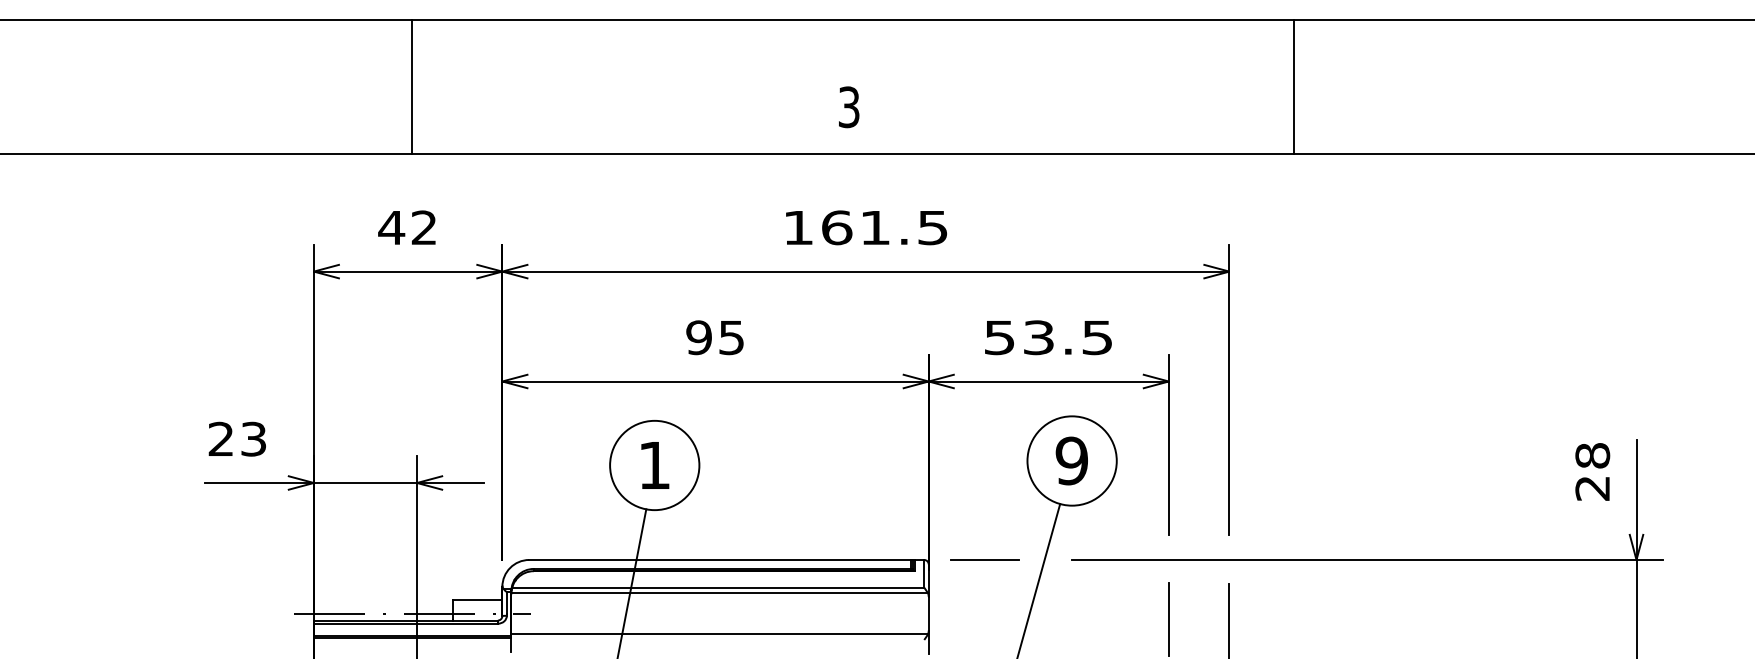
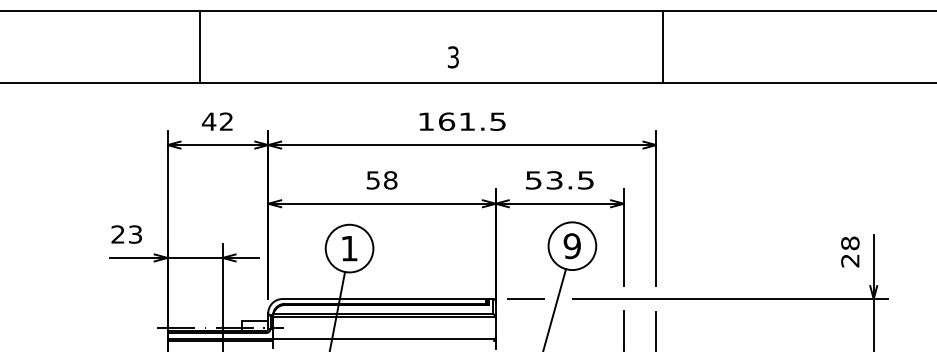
line: (411, 86) -> (199, 46), moved
line: (1293, 86) -> (662, 46), moved
text: (714, 337) -> (381, 180), 95 -> 58

